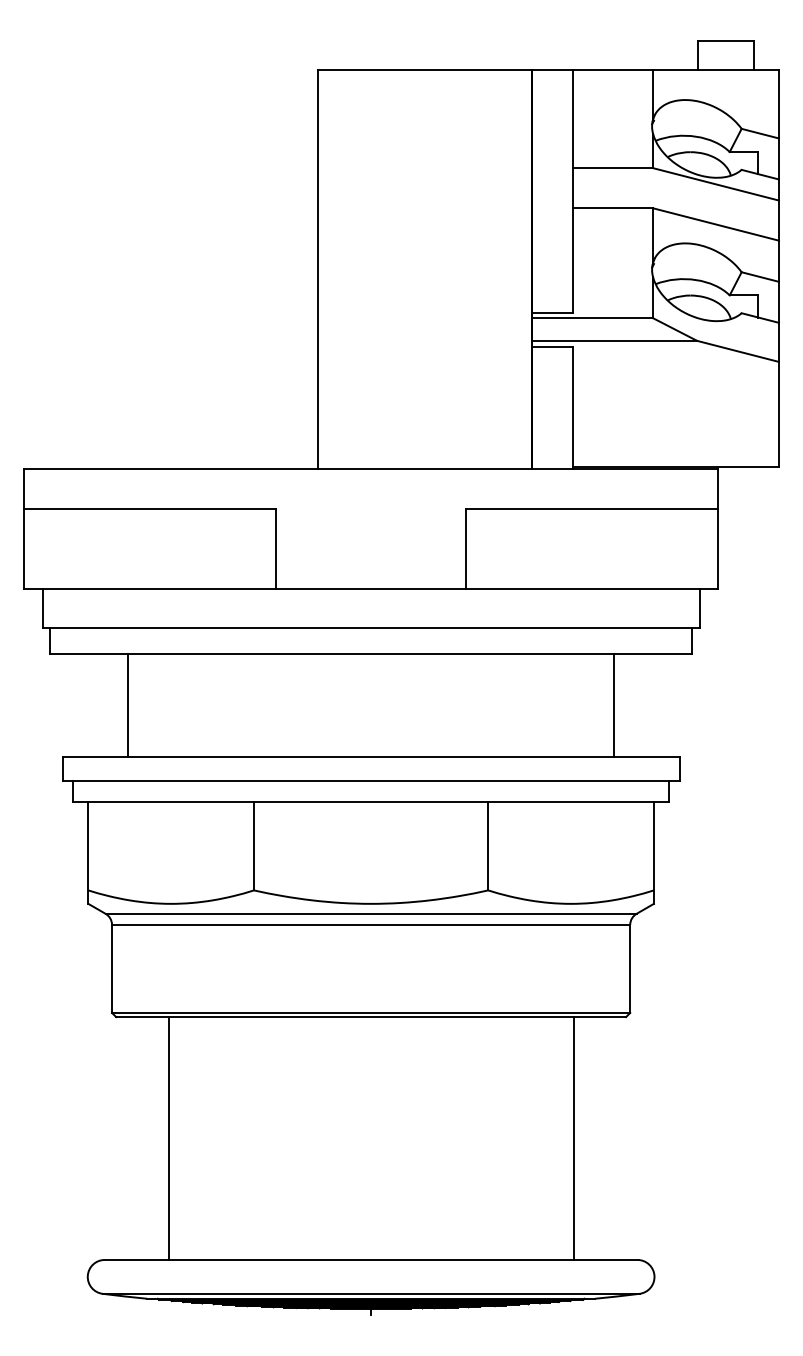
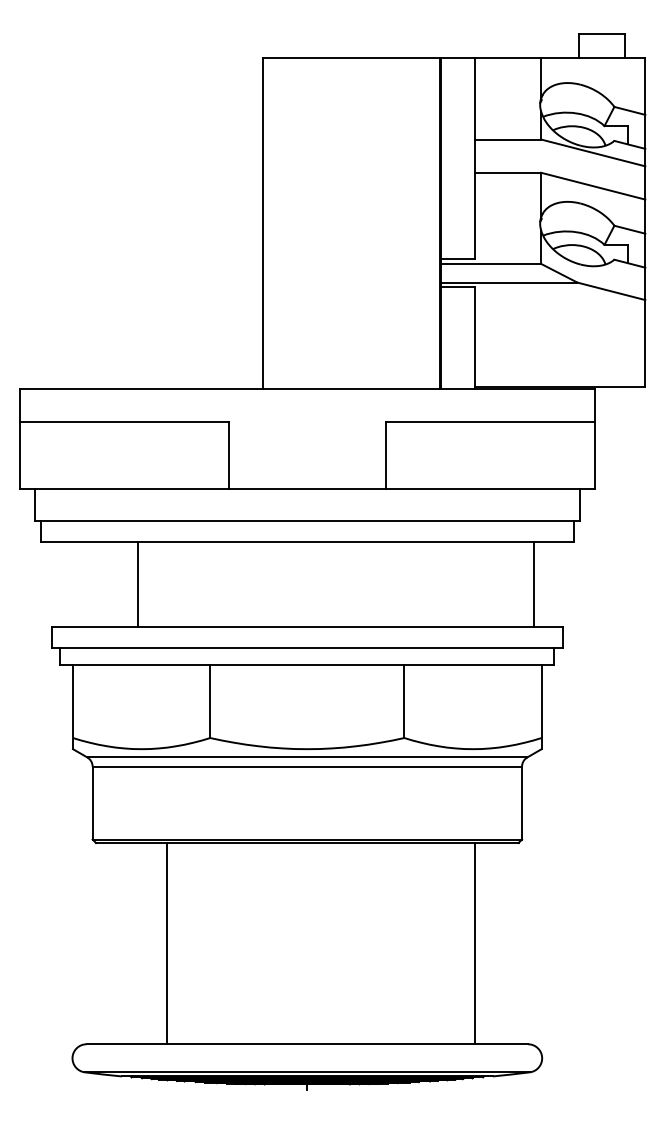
line: (128, 704) -> (137, 583), moved
line: (613, 704) -> (533, 583), moved
line: (168, 1138) -> (166, 943), moved

